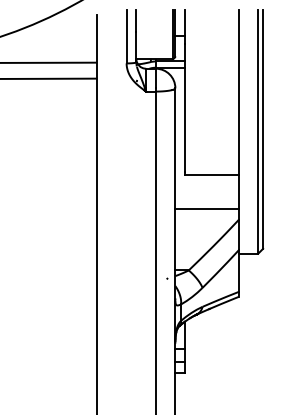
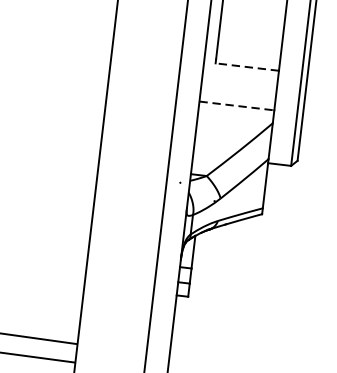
line: (211, 175) -> (246, 67), solid -> dashed
line: (207, 208) -> (237, 105), solid -> dashed

